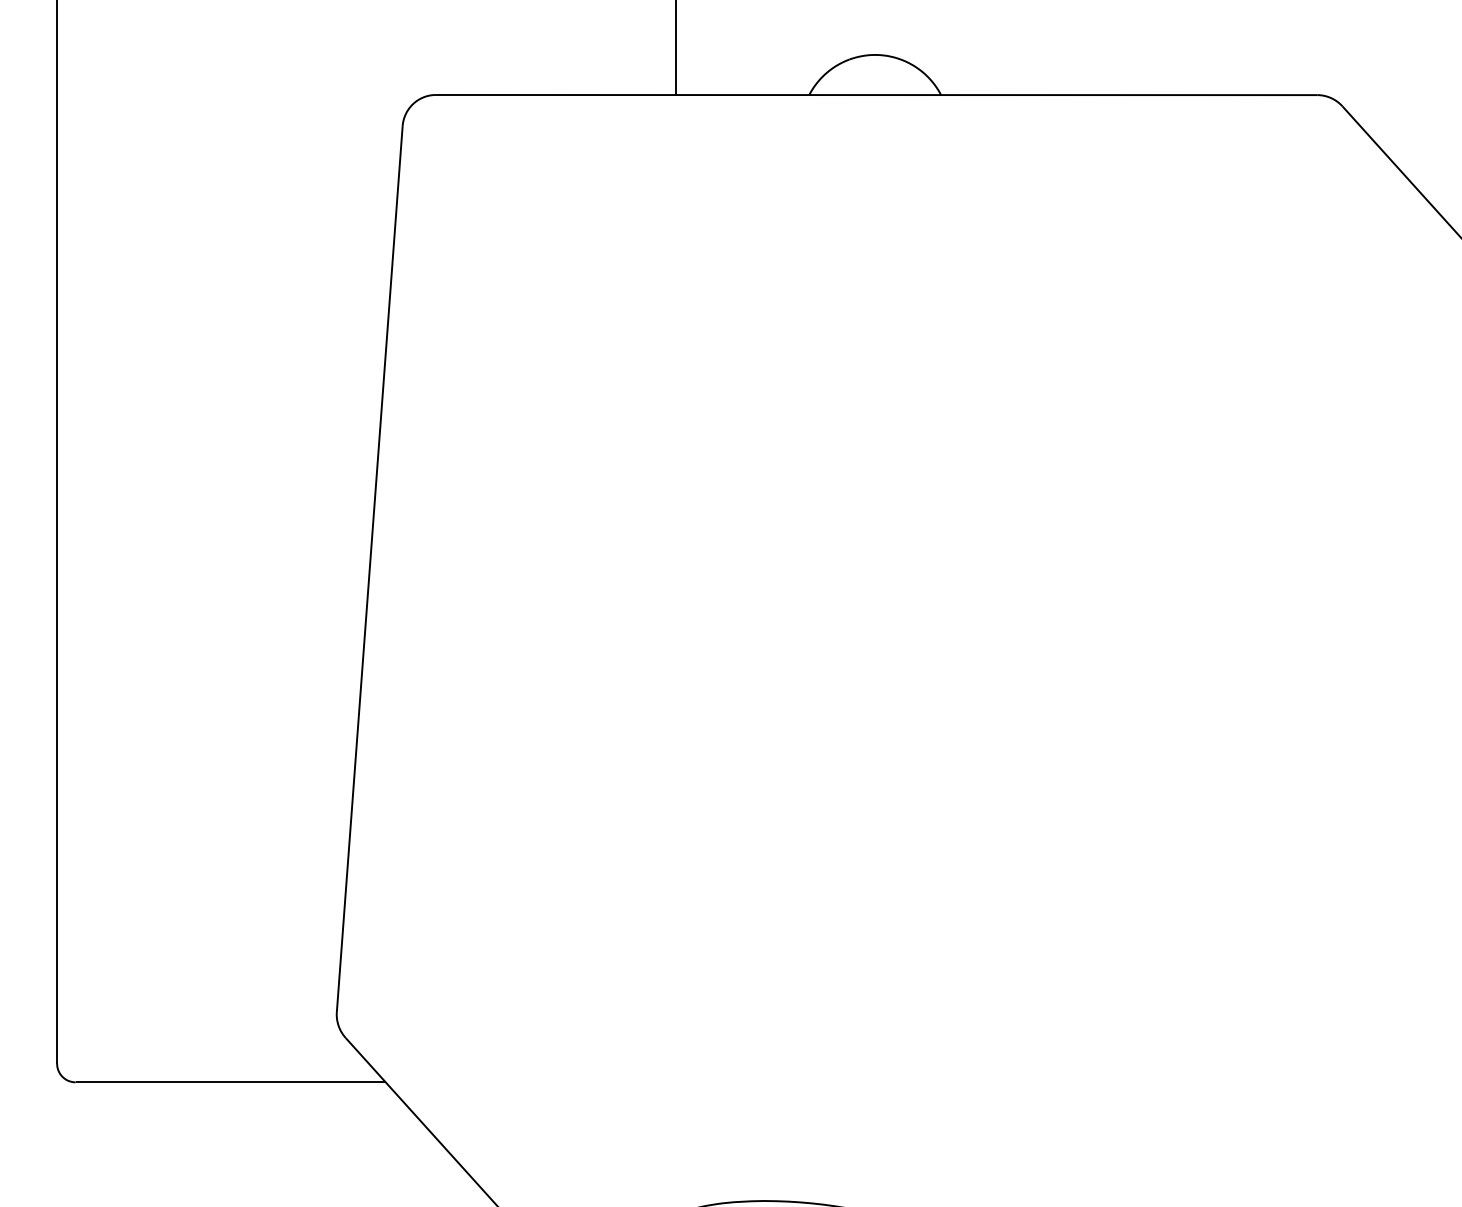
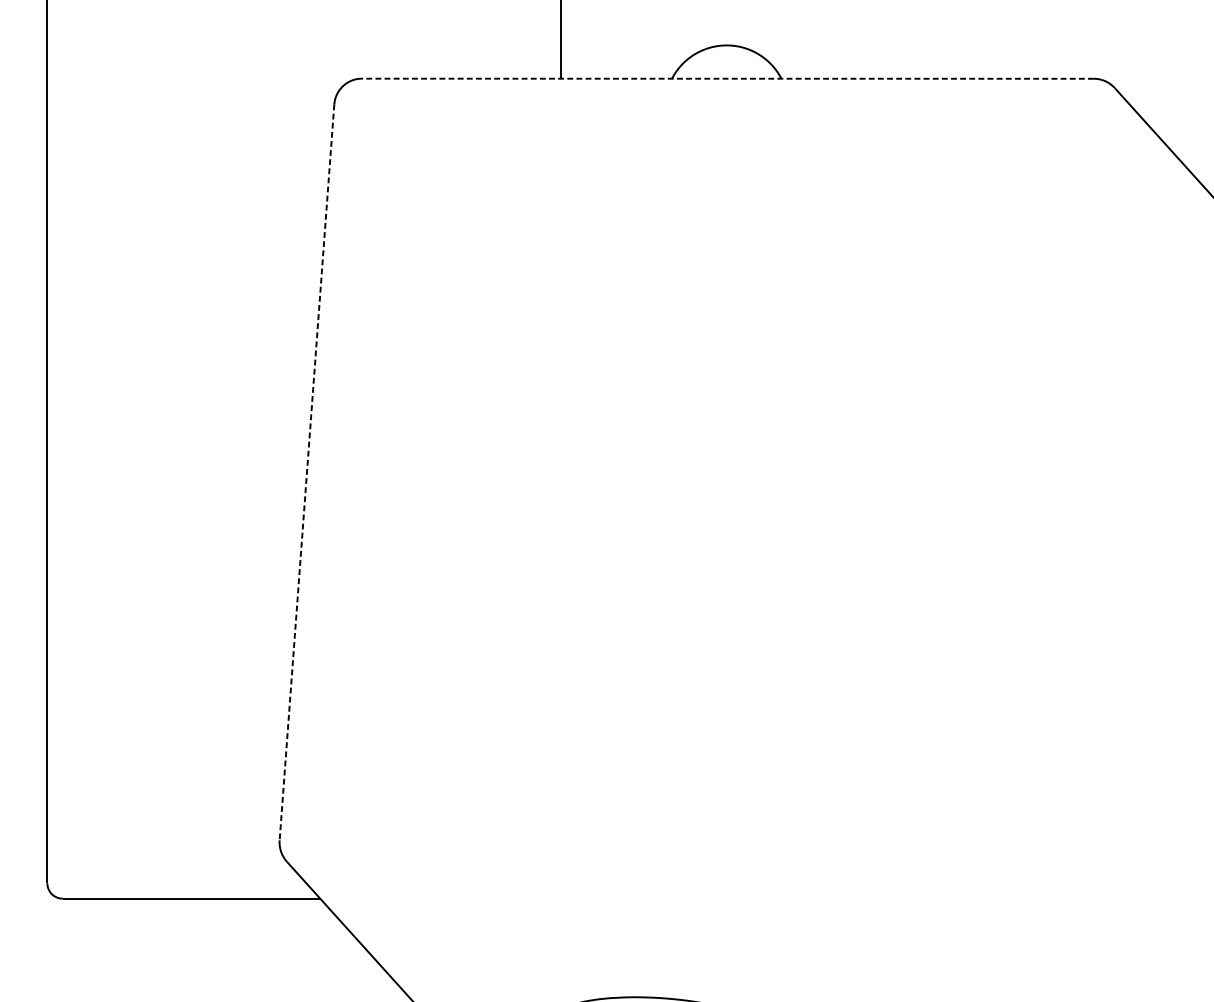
line: (876, 95) -> (727, 79), solid -> dashed
line: (369, 569) -> (306, 472), solid -> dashed

